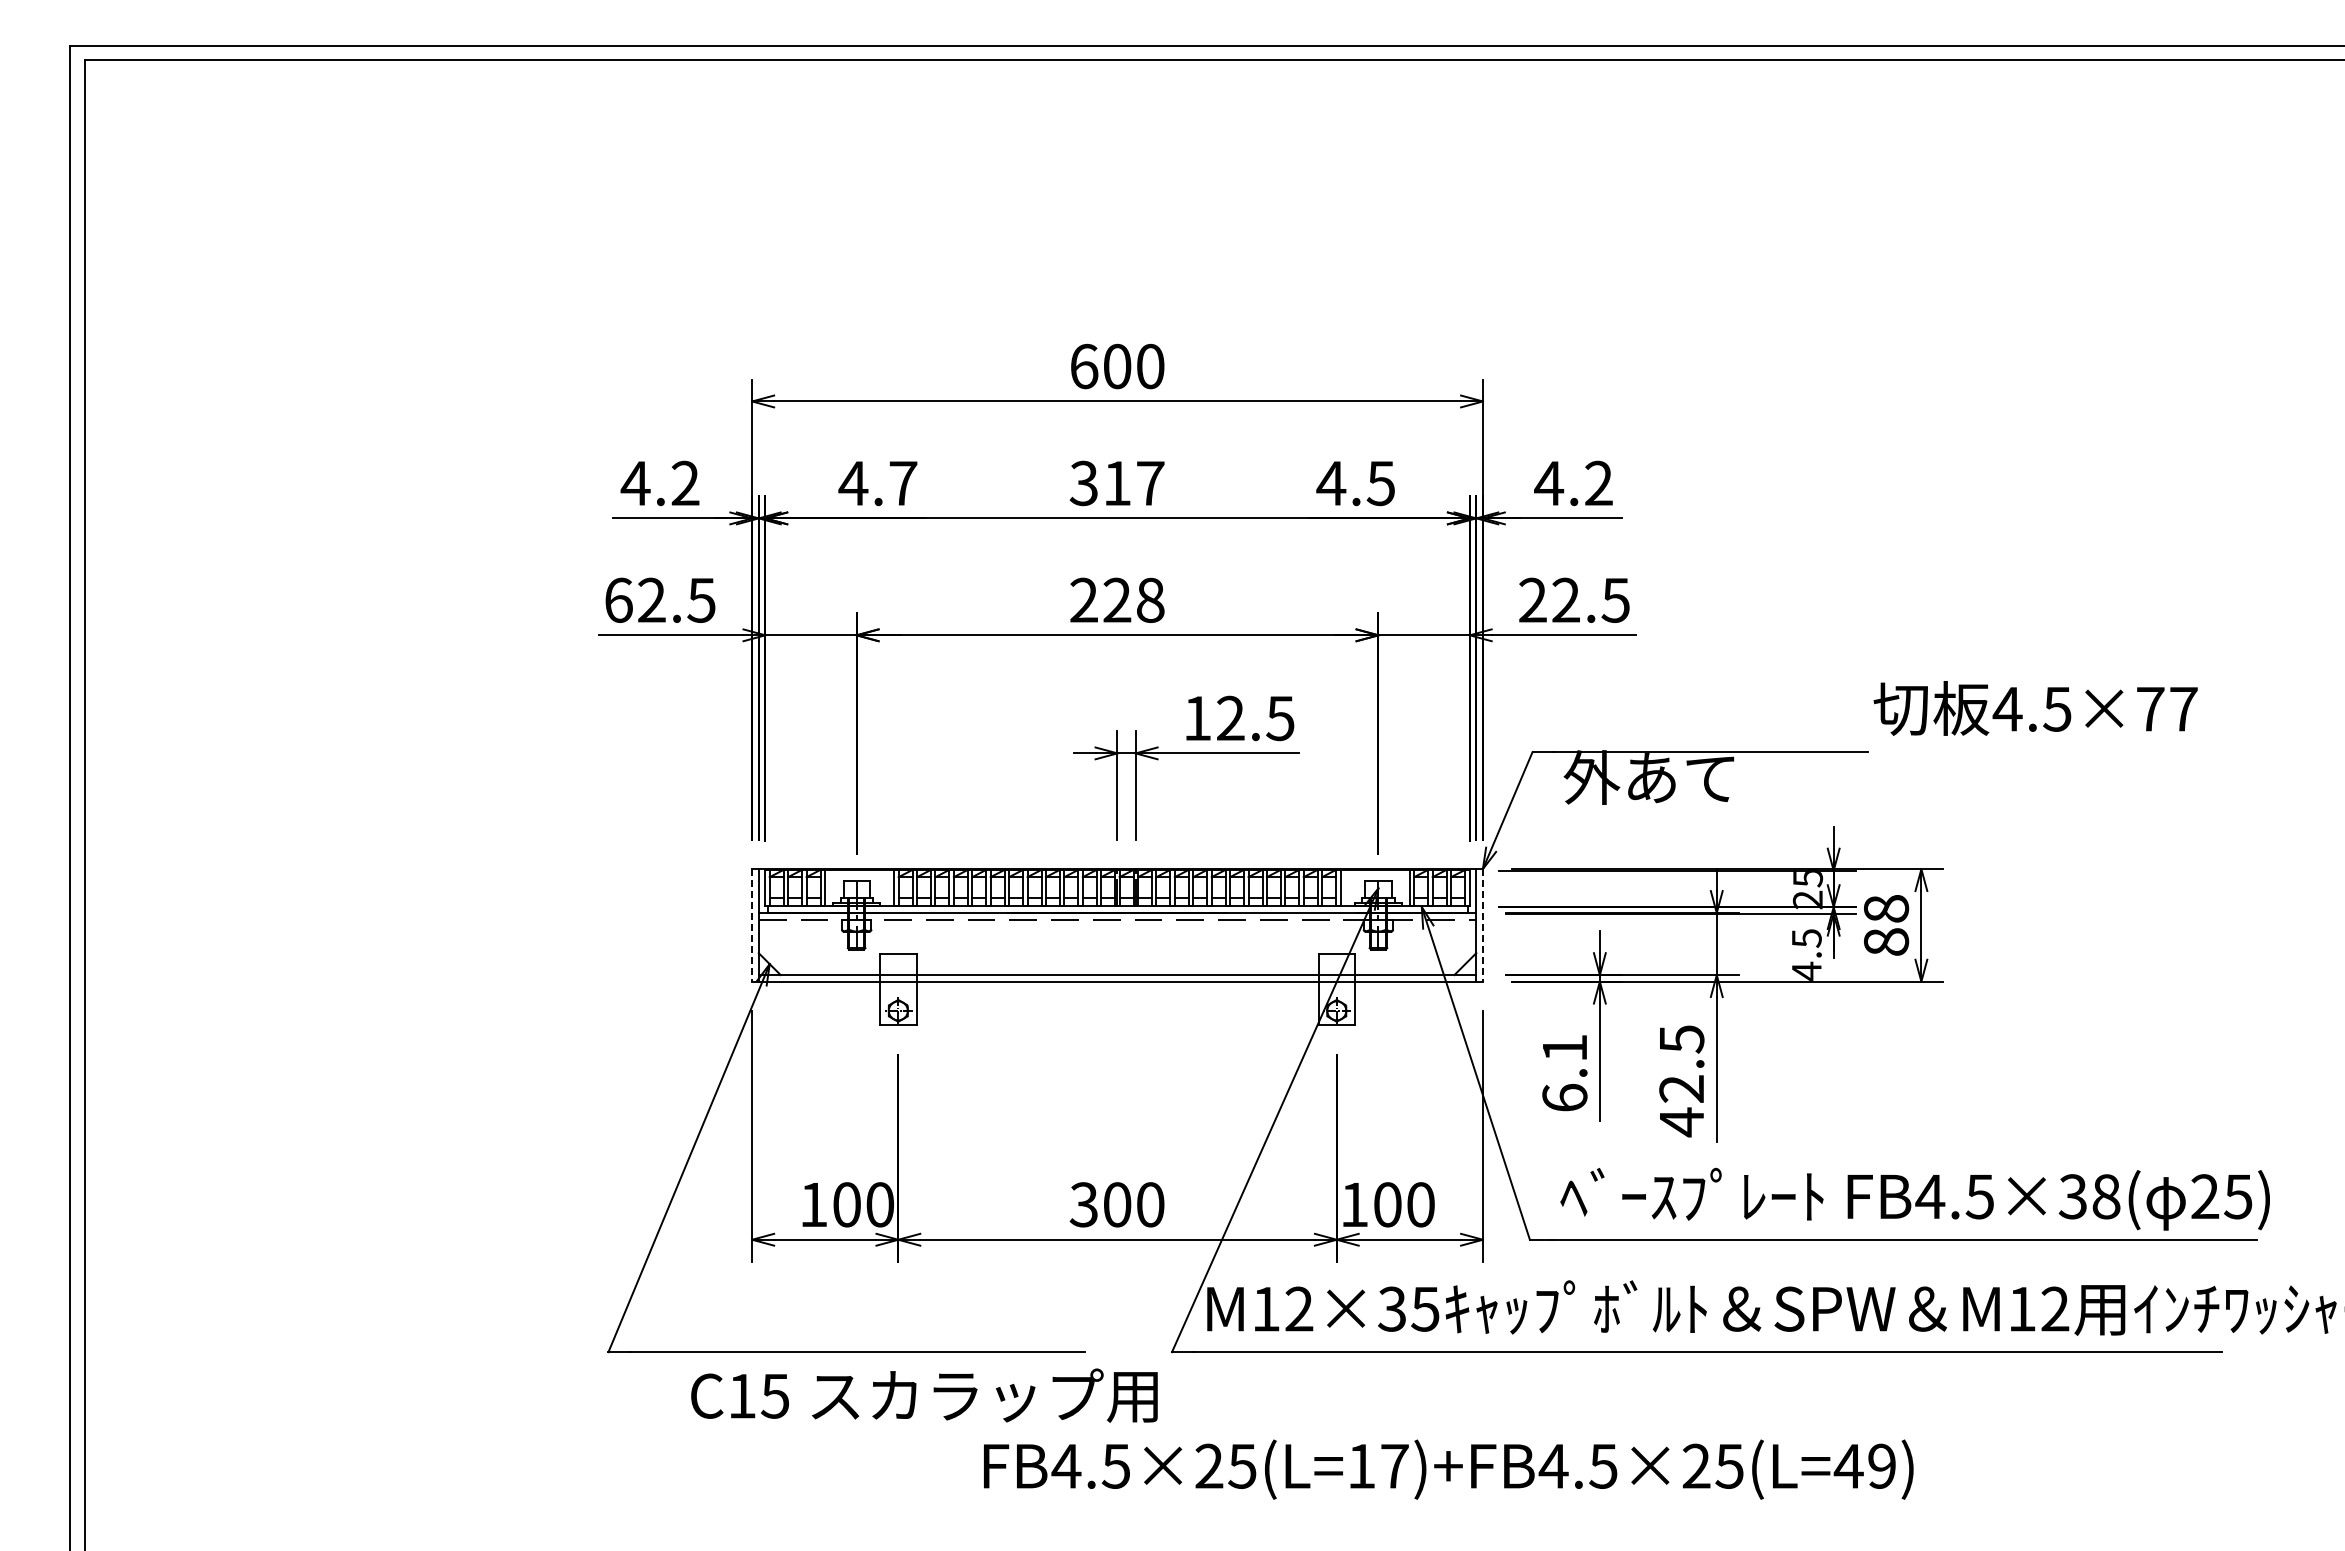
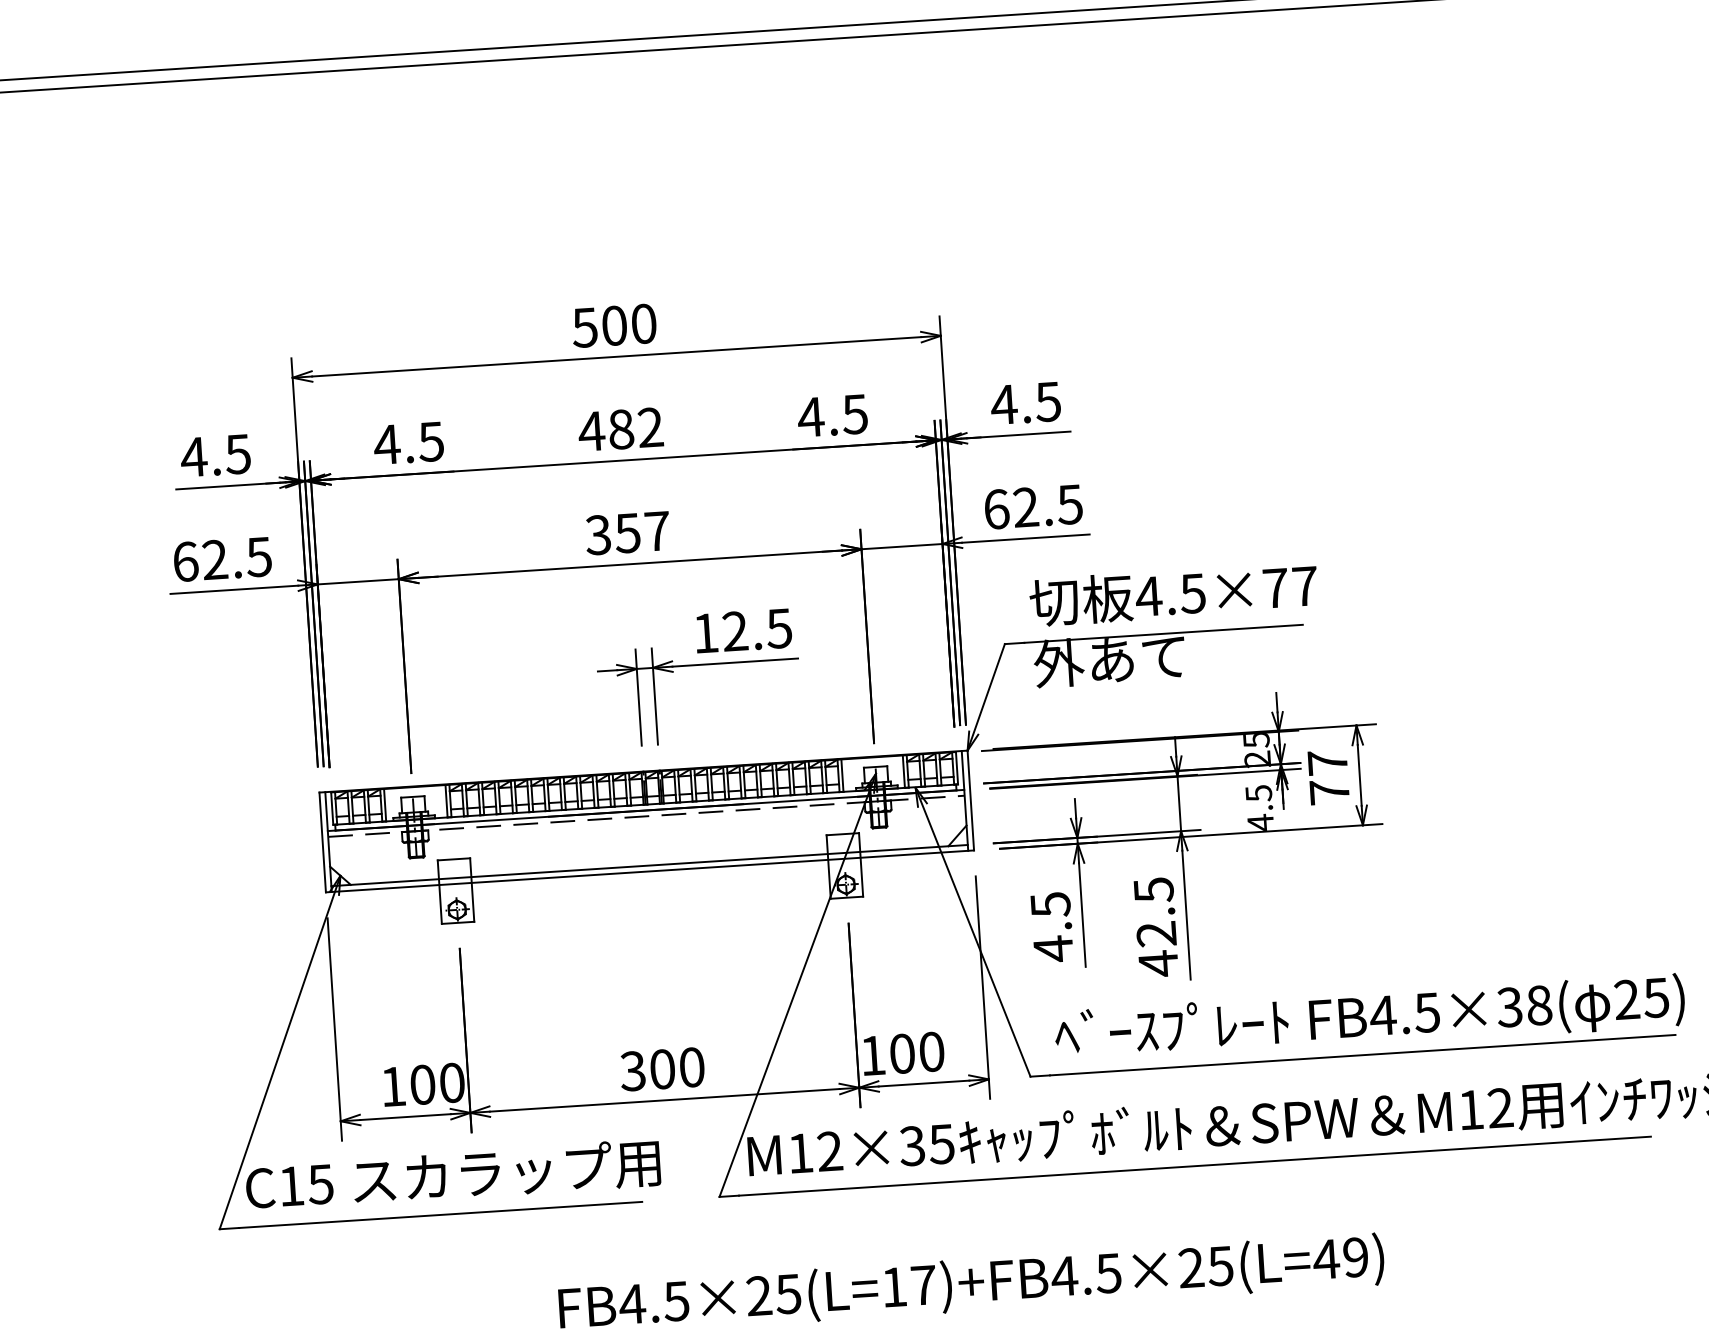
text: (1083, 366) -> (584, 327), 600 -> 500
text: (685, 483) -> (238, 454), 4.2 -> 4.5
text: (902, 483) -> (430, 441), 4.7 -> 4.5
text: (1116, 483) -> (620, 429), 317 -> 482
text: (1598, 483) -> (1047, 401), 4.2 -> 4.5
text: (1116, 599) -> (627, 532), 228 -> 357
text: (1533, 599) -> (996, 508), 22.5 -> 62.5
text: (2035, 708) -> (1173, 594), moved
line: (752, 925) -> (322, 842), dashed -> solid
line: (1482, 925) -> (970, 800), dashed -> solid
text: (1886, 925) -> (1328, 777), 88 -> 77
text: (1564, 1073) -> (1051, 927), 6.1 -> 4.5
text: (924, 1395) -> (453, 1175), moved

